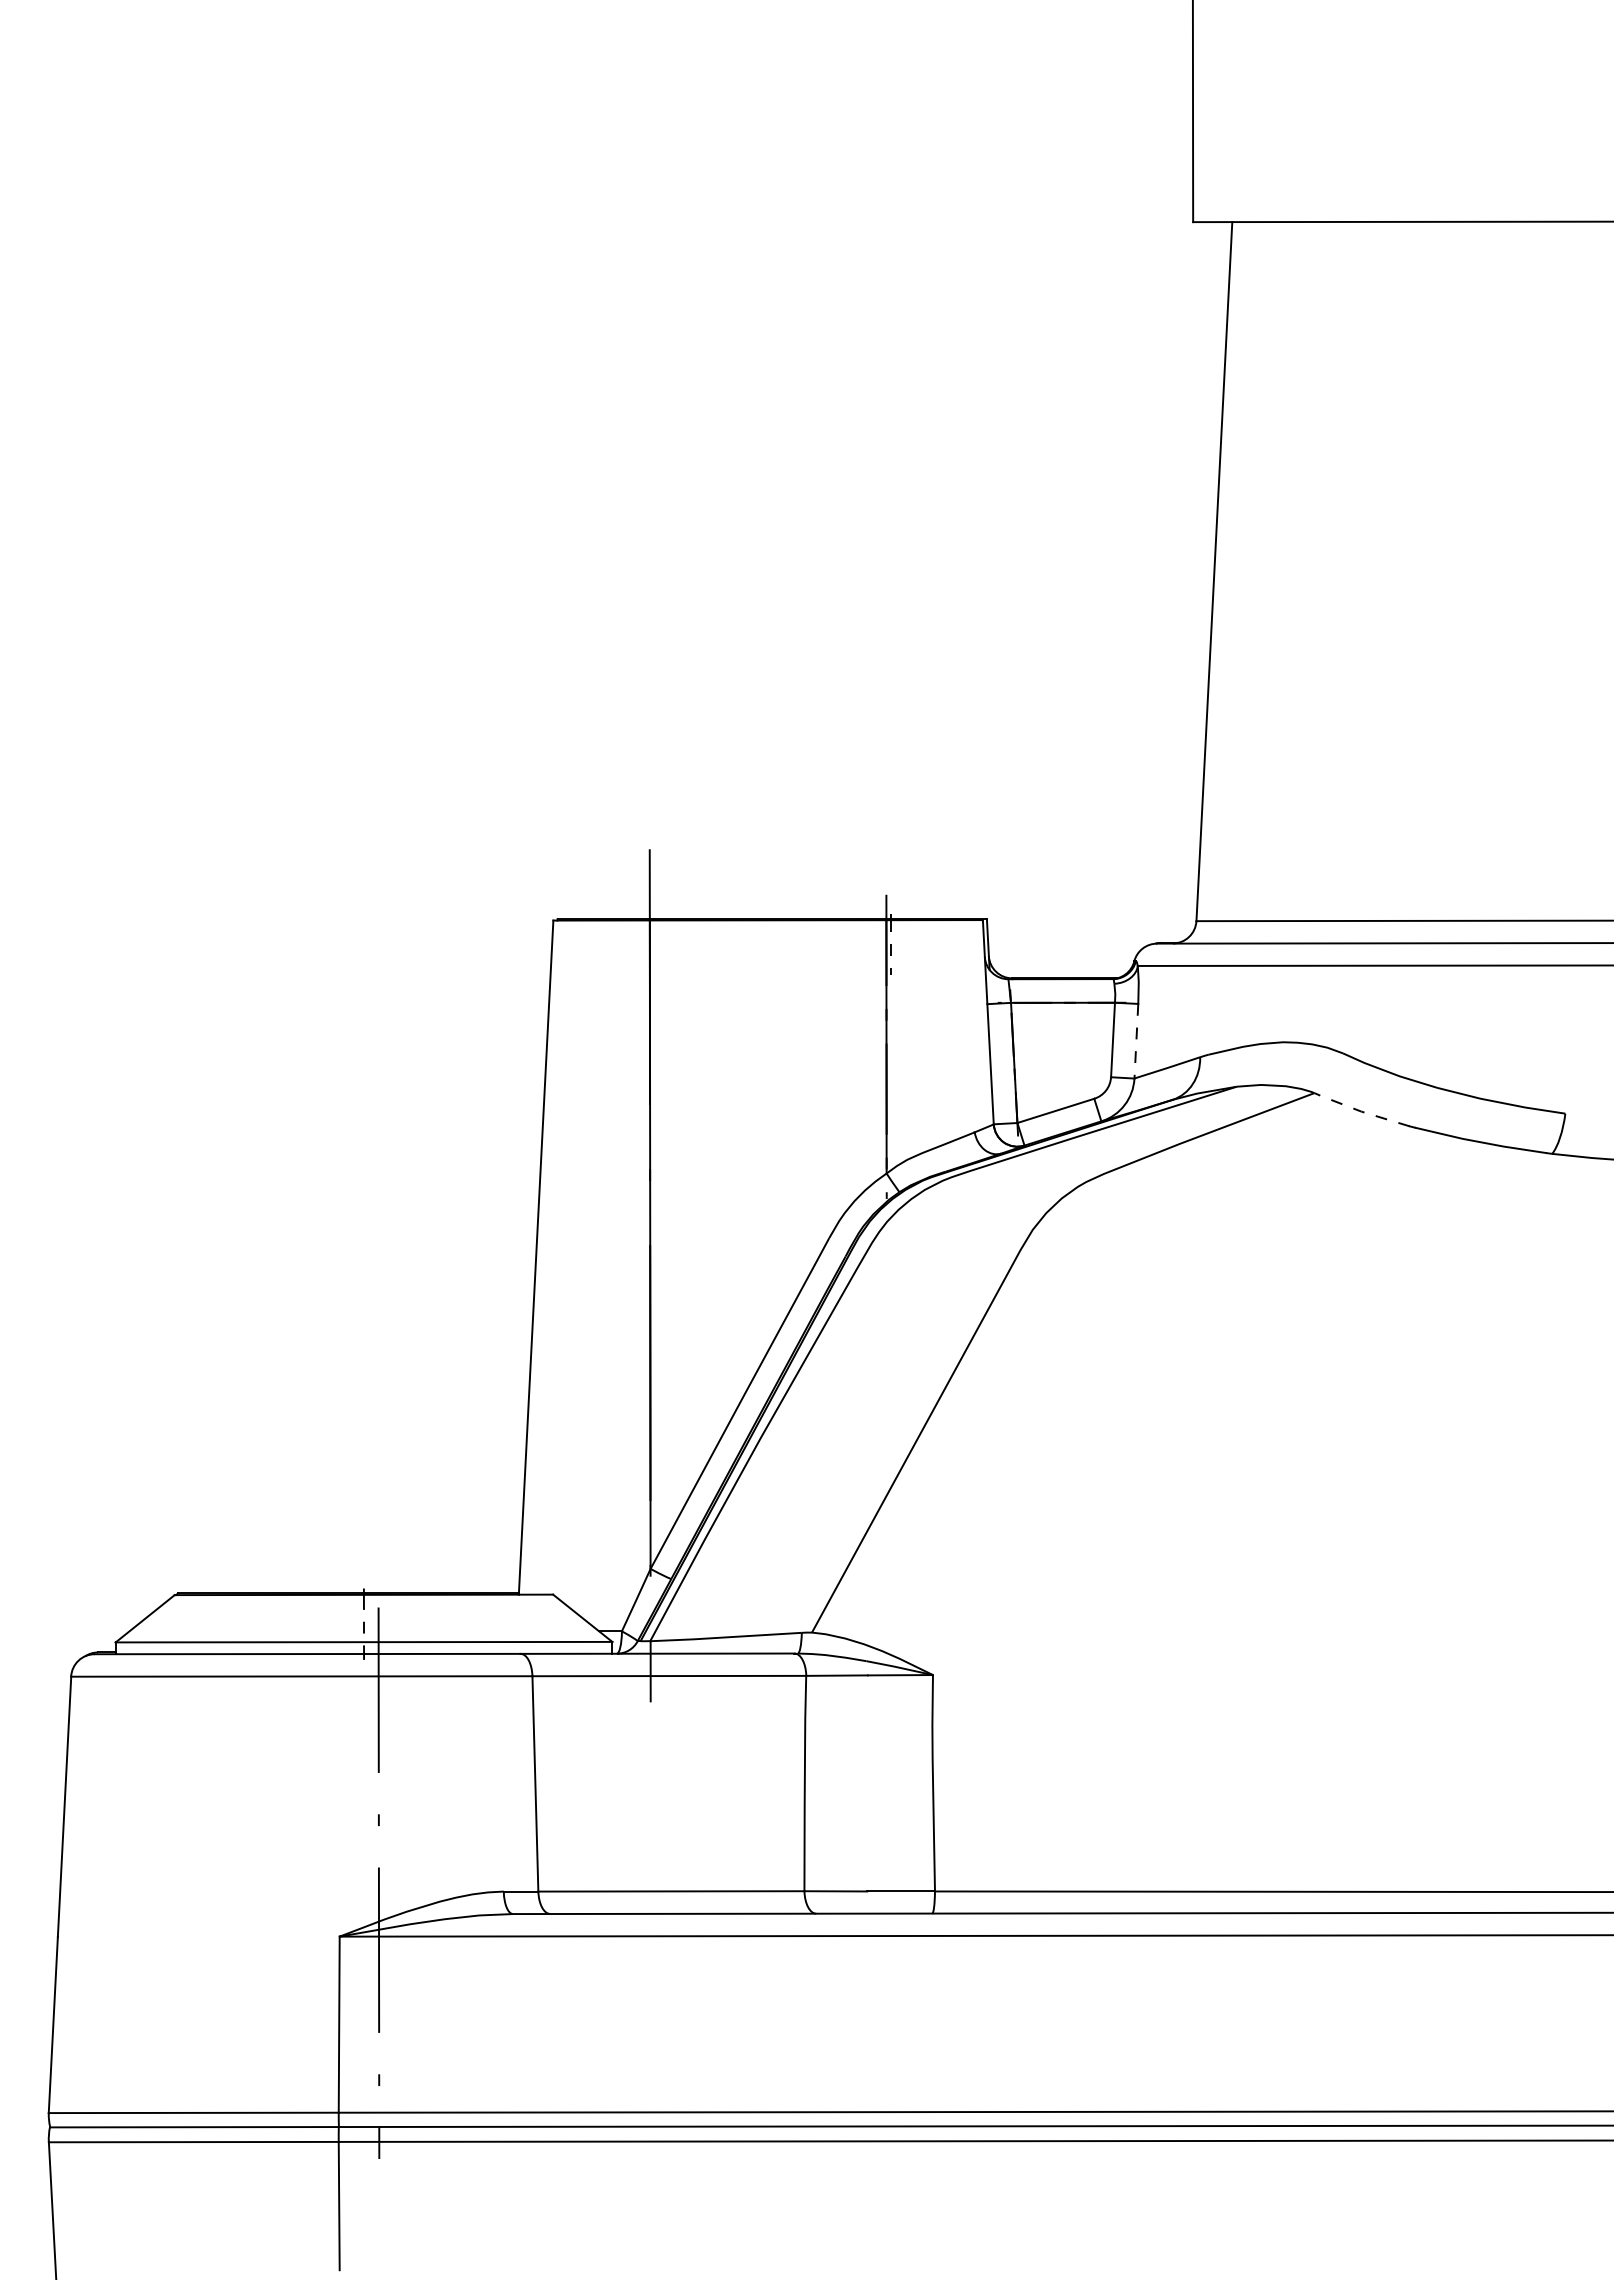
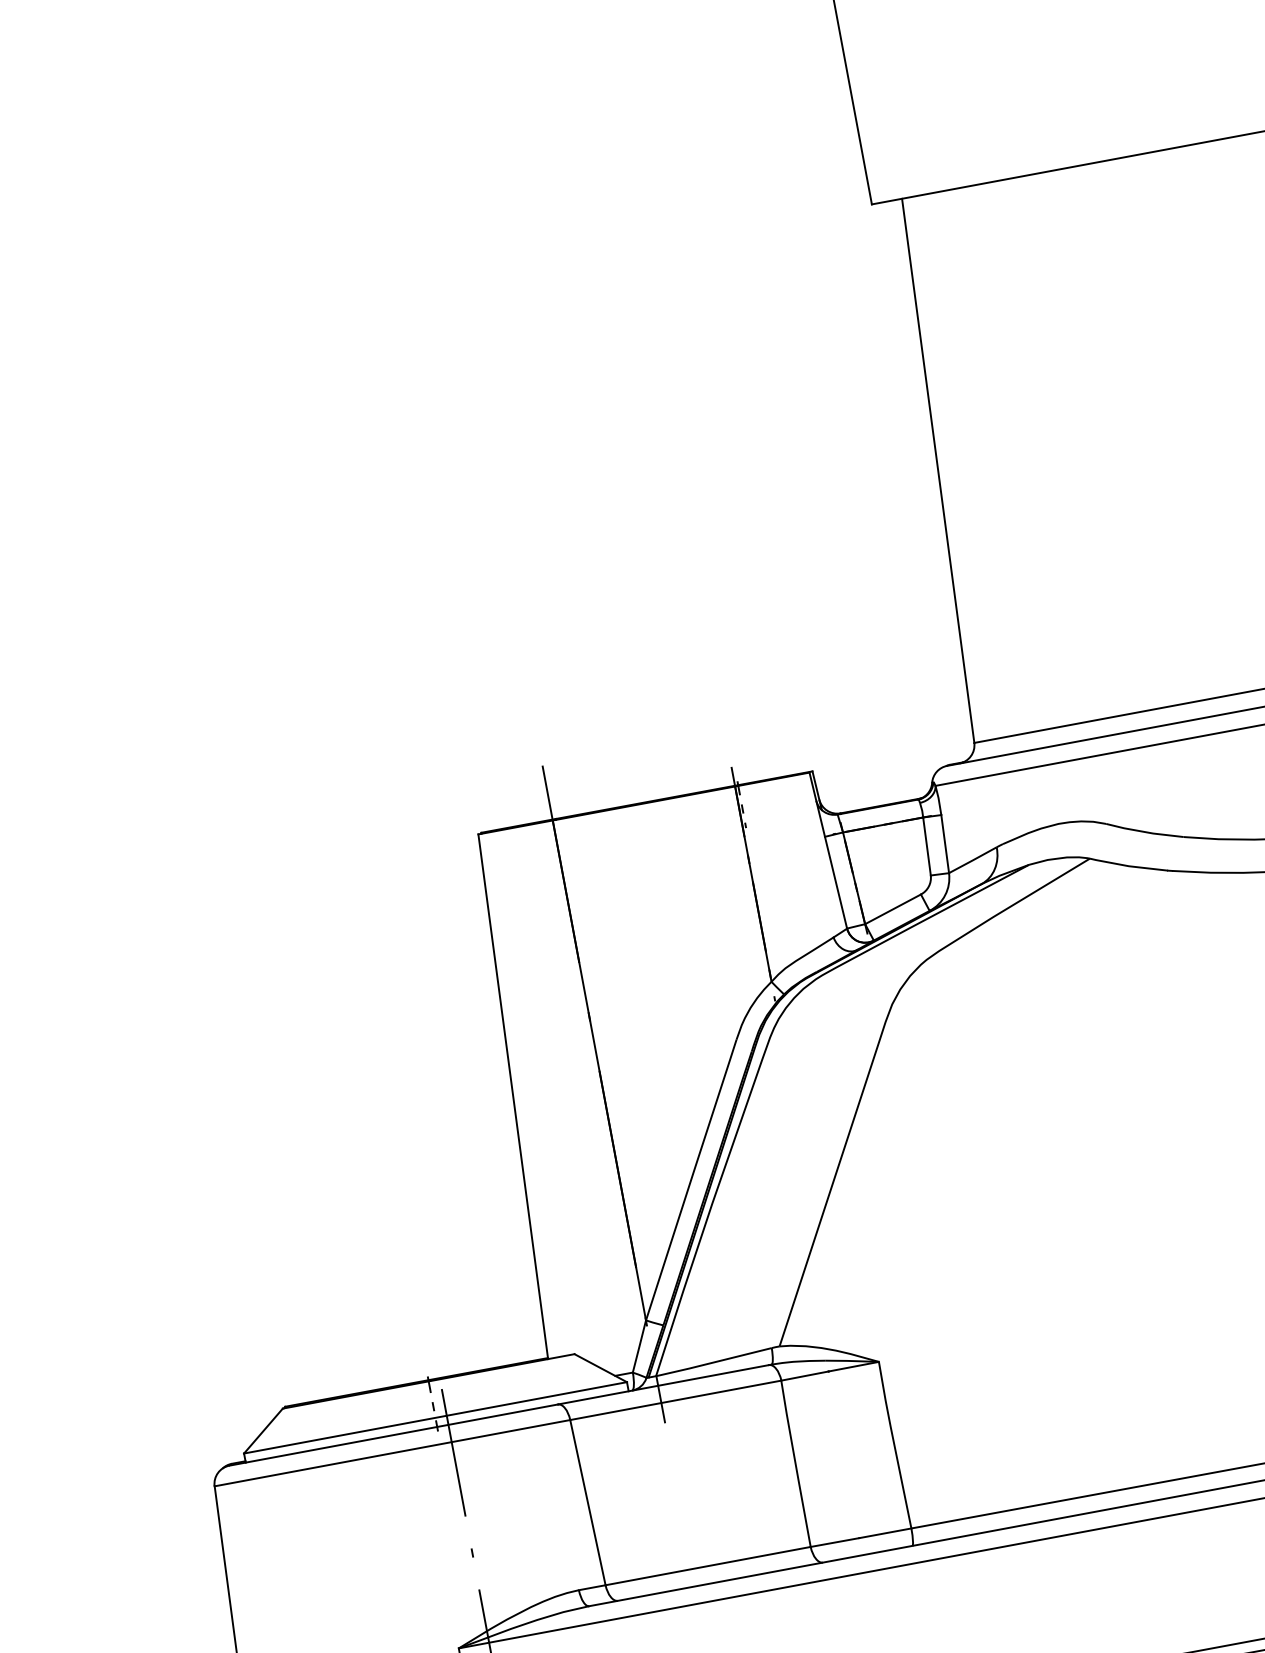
line: (1136, 1041) -> (945, 844), dashed -> solid
line: (1361, 1111) -> (1128, 866), dashed -> solid

